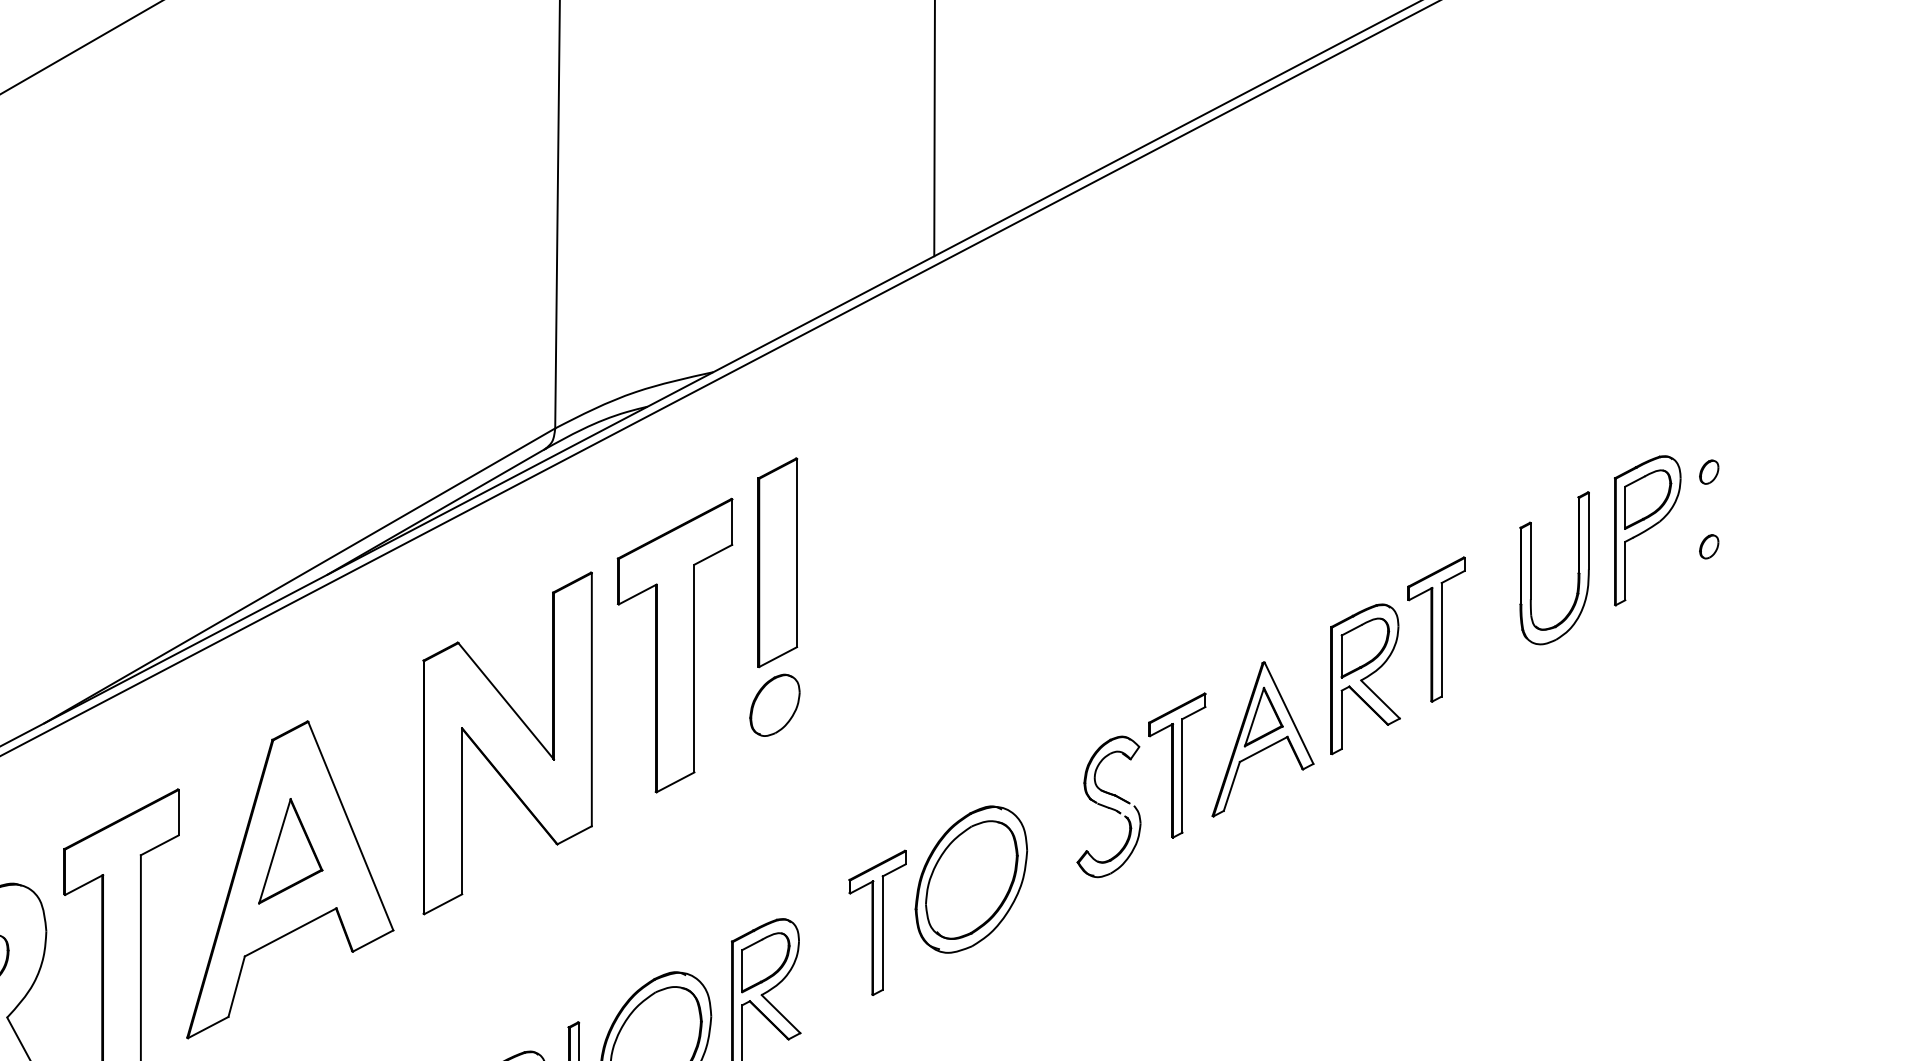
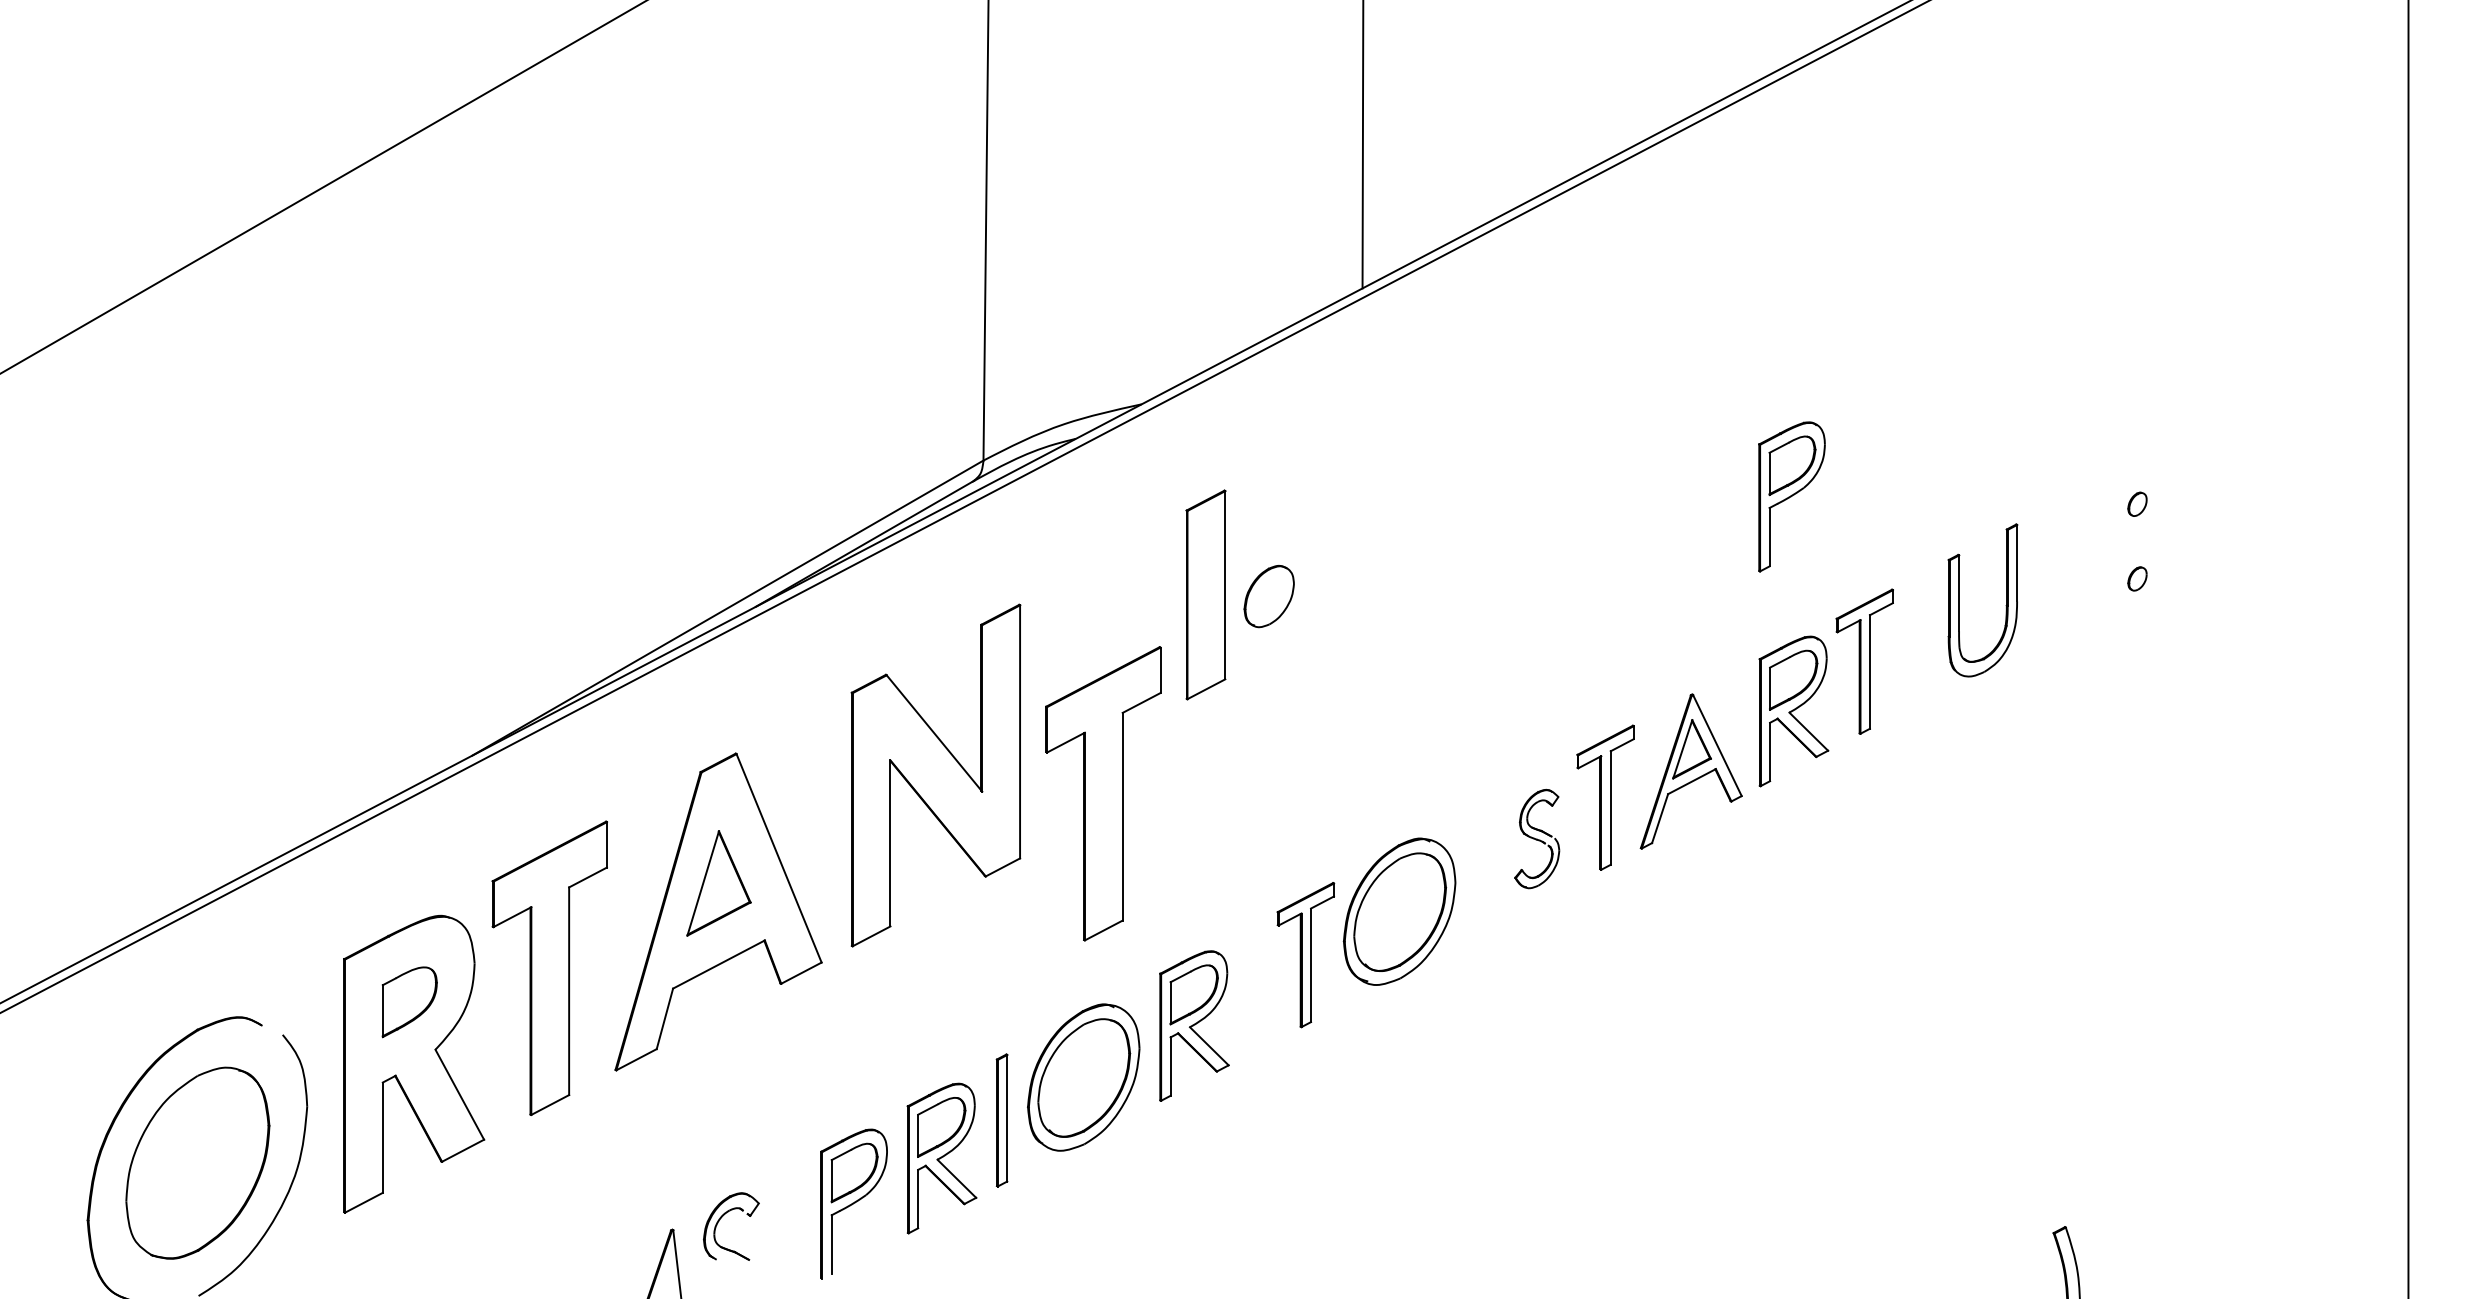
part: (1647, 530) -> (1791, 496), moved
part: (675, 645) -> (1103, 793), moved
part: (774, 705) -> (1268, 596), moved
part: (1108, 806) -> (1536, 838), size x0.7

